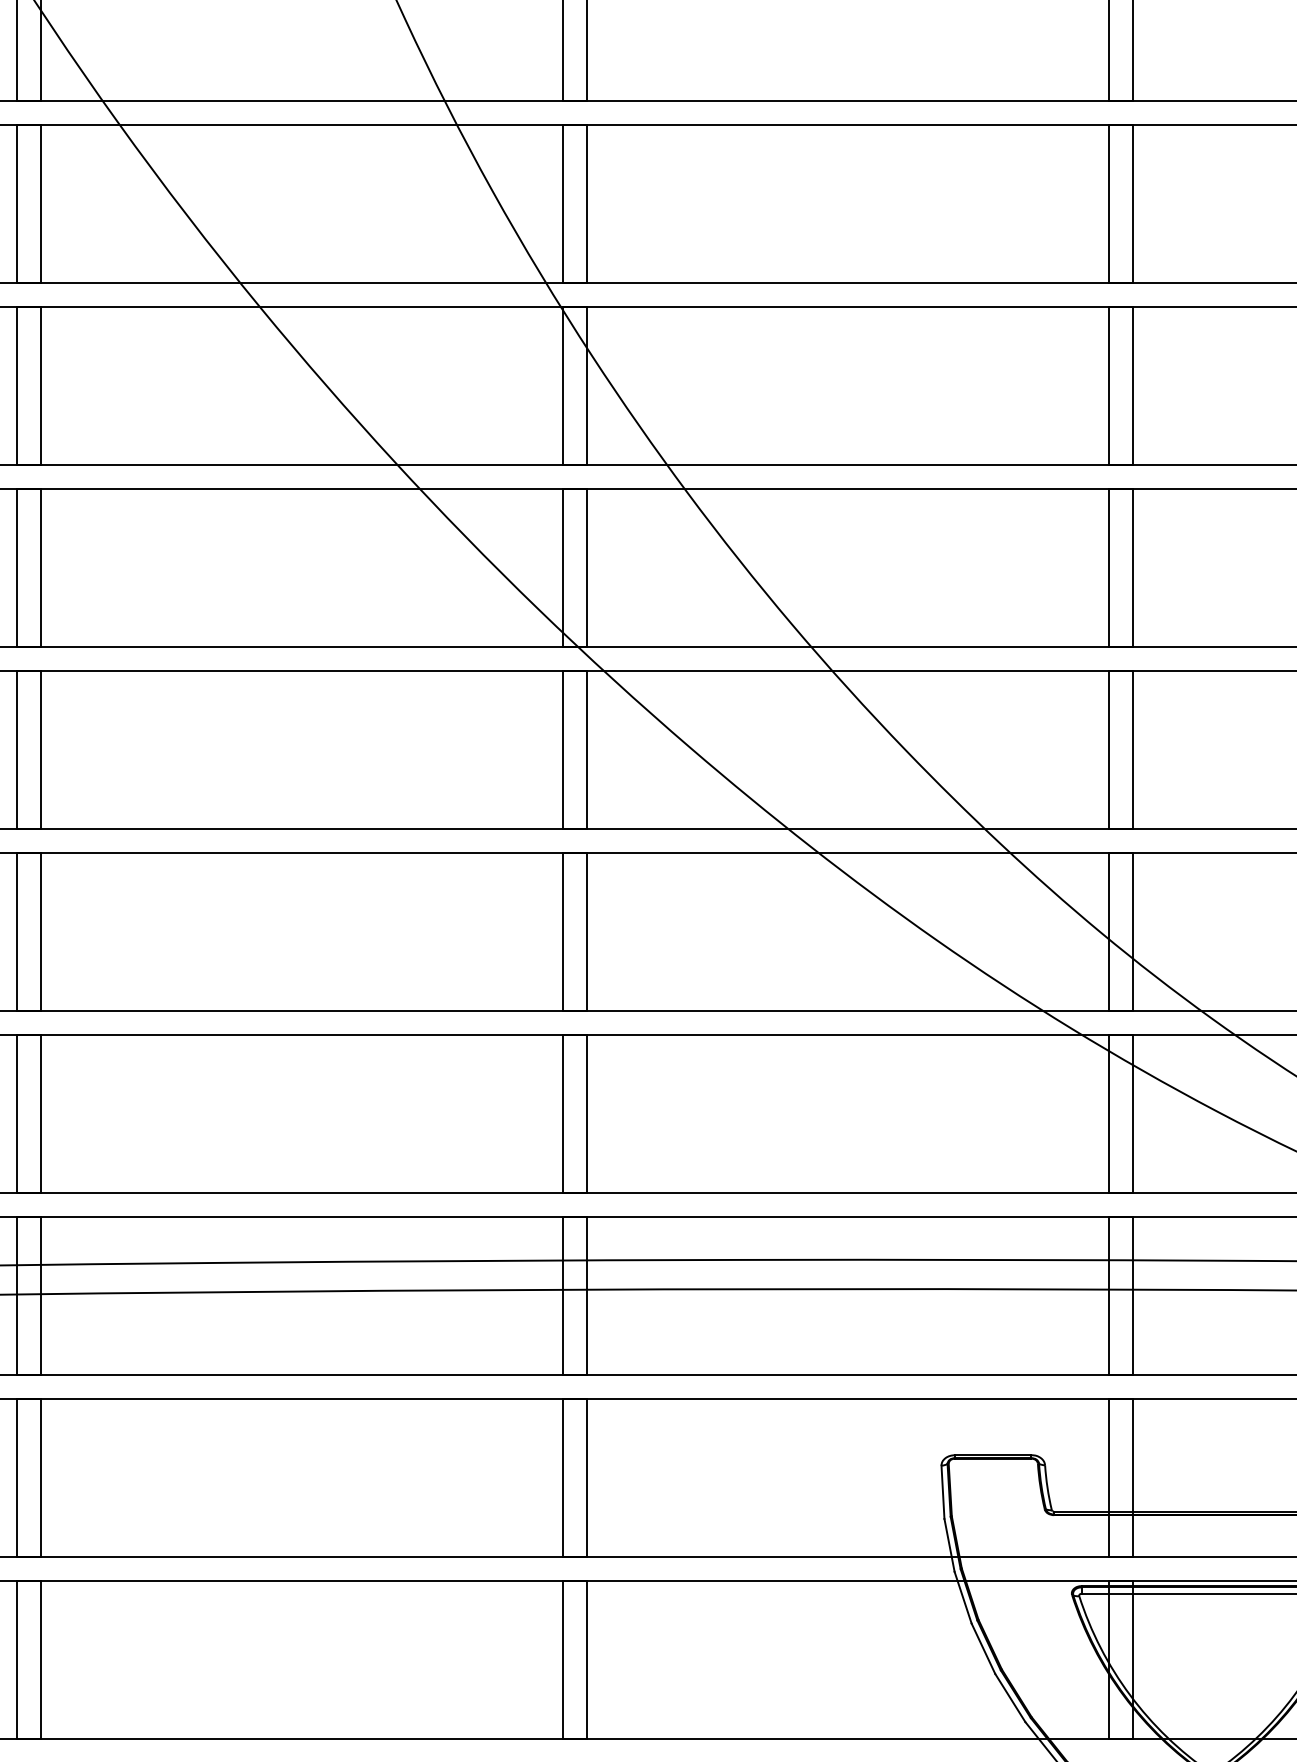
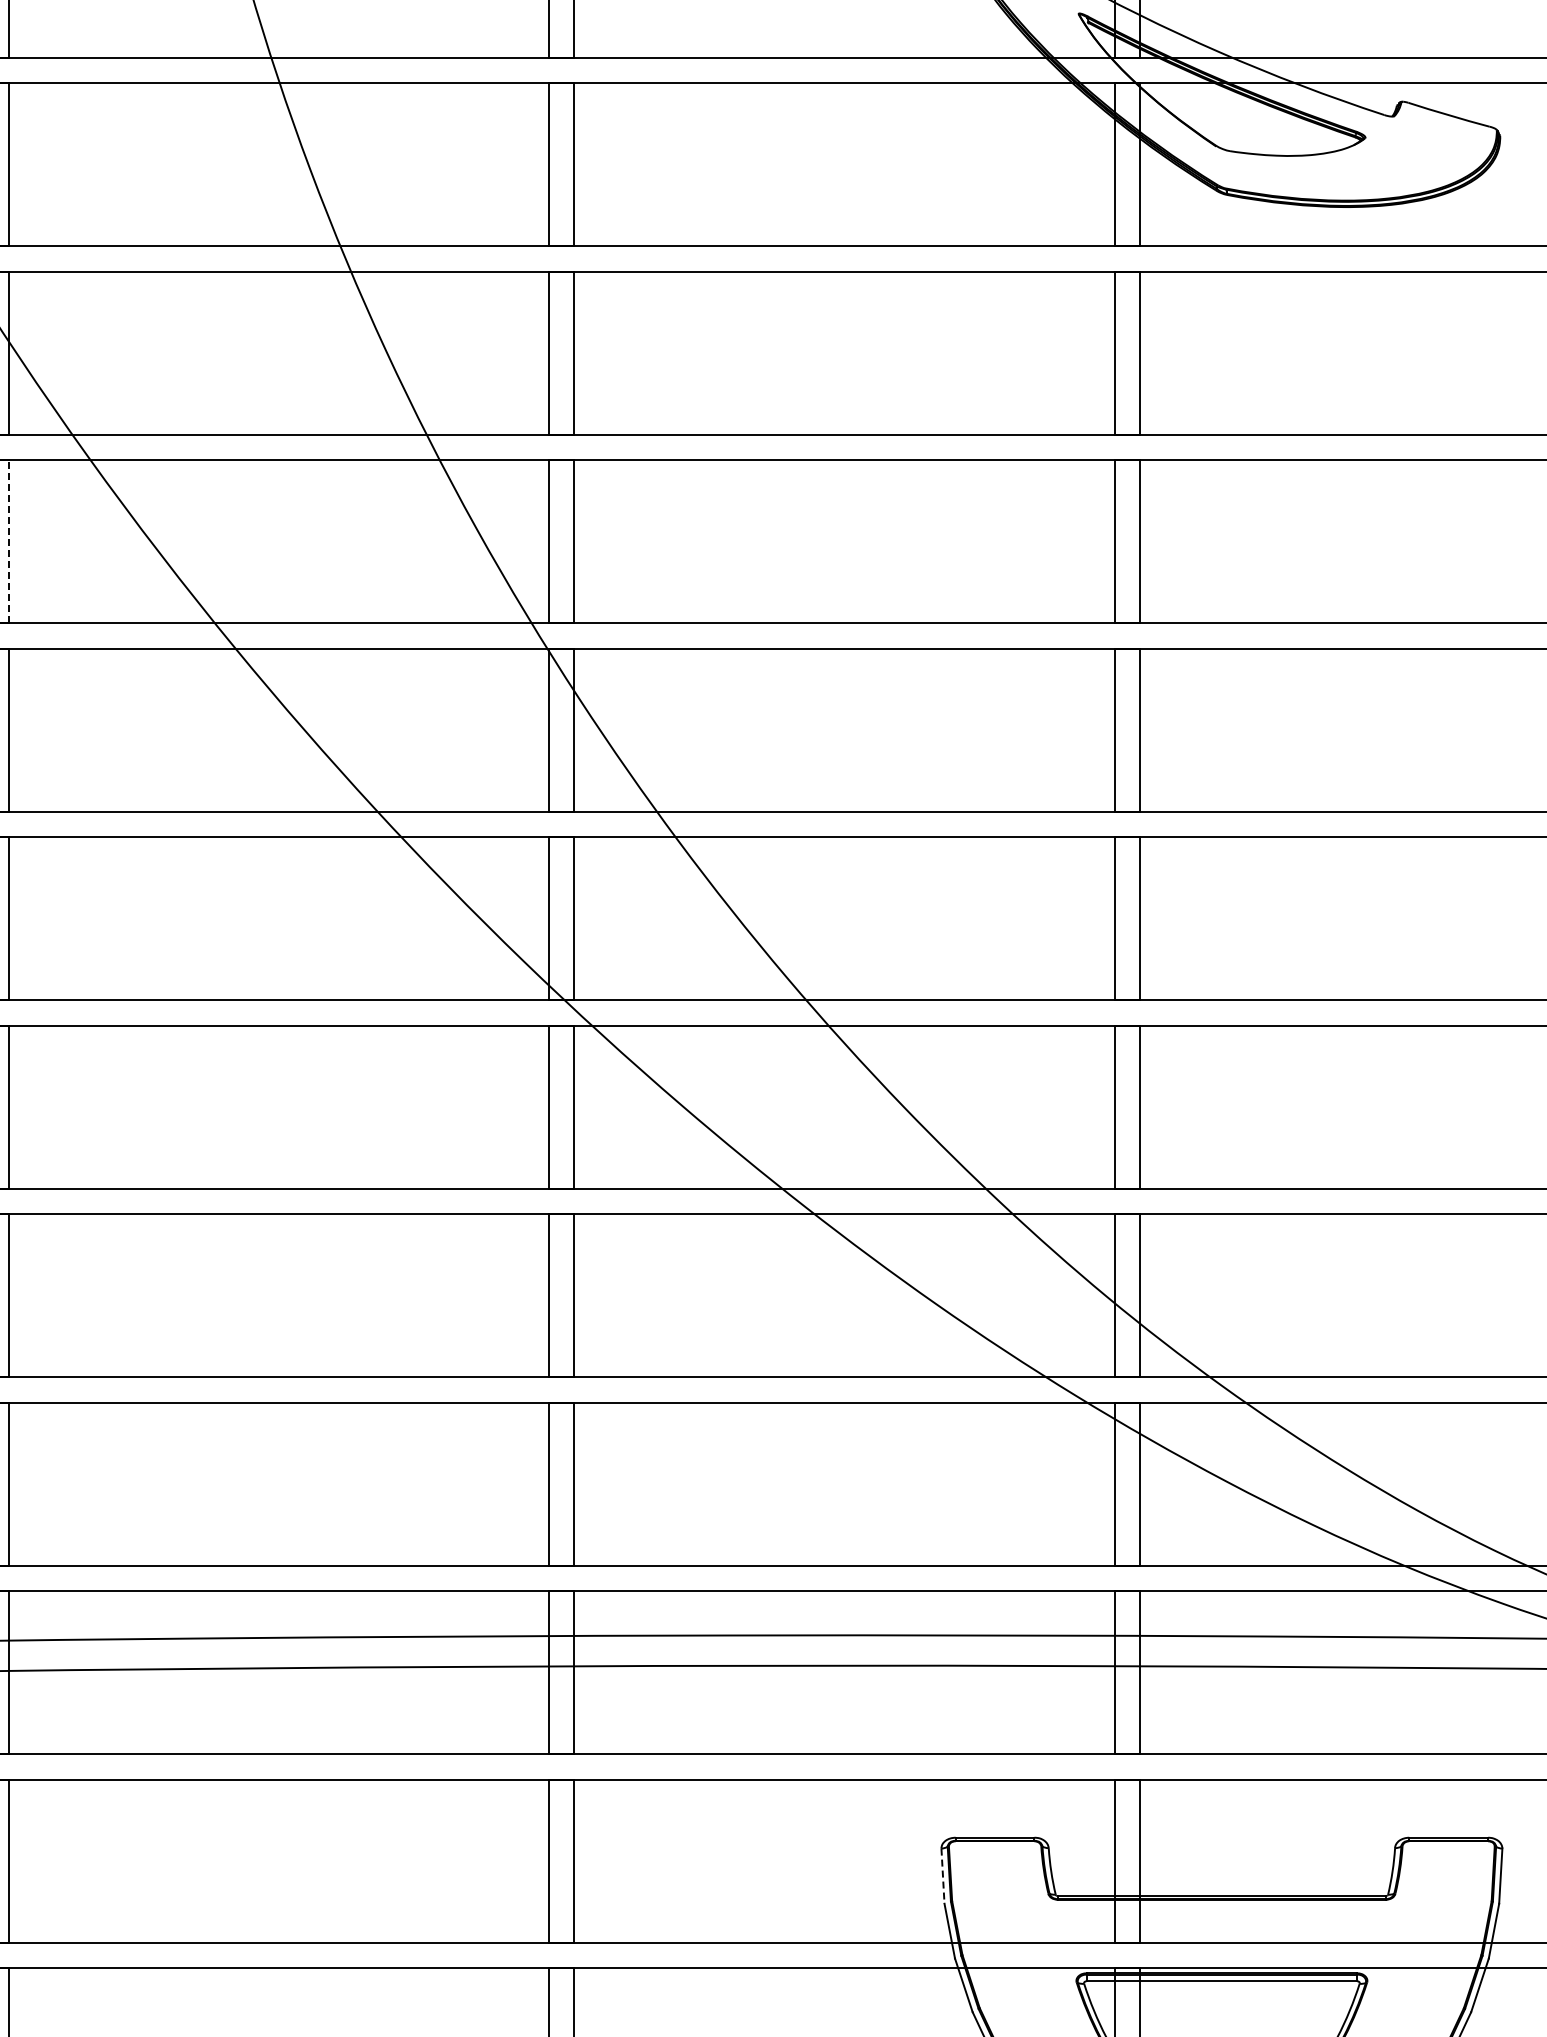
line: (40, 203) -> (8, 541), solid -> dashed
line: (942, 1492) -> (942, 1876), solid -> dashed

